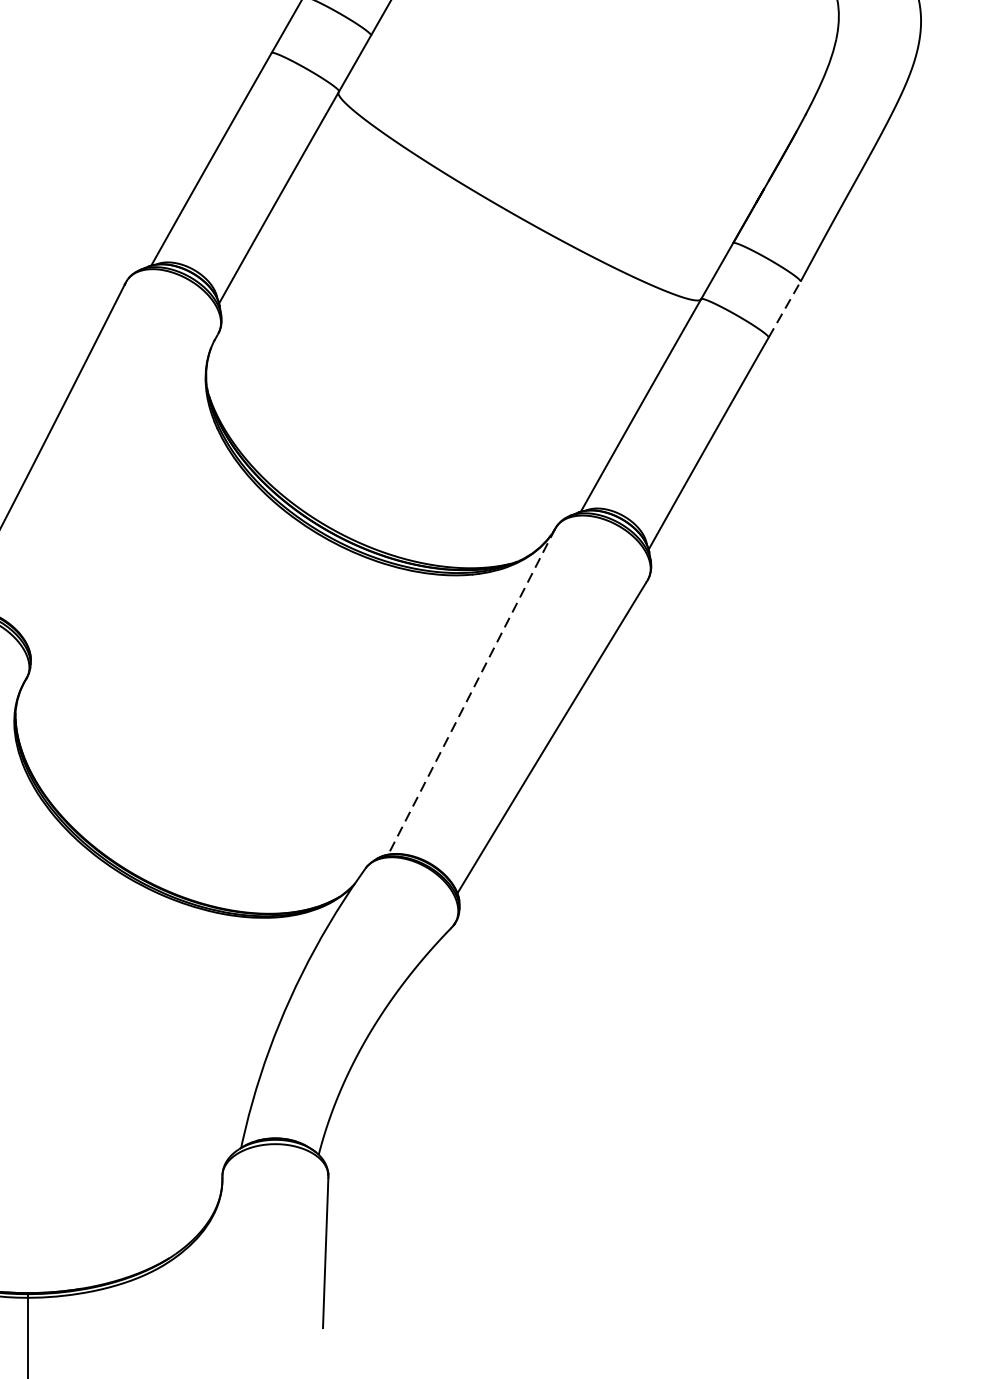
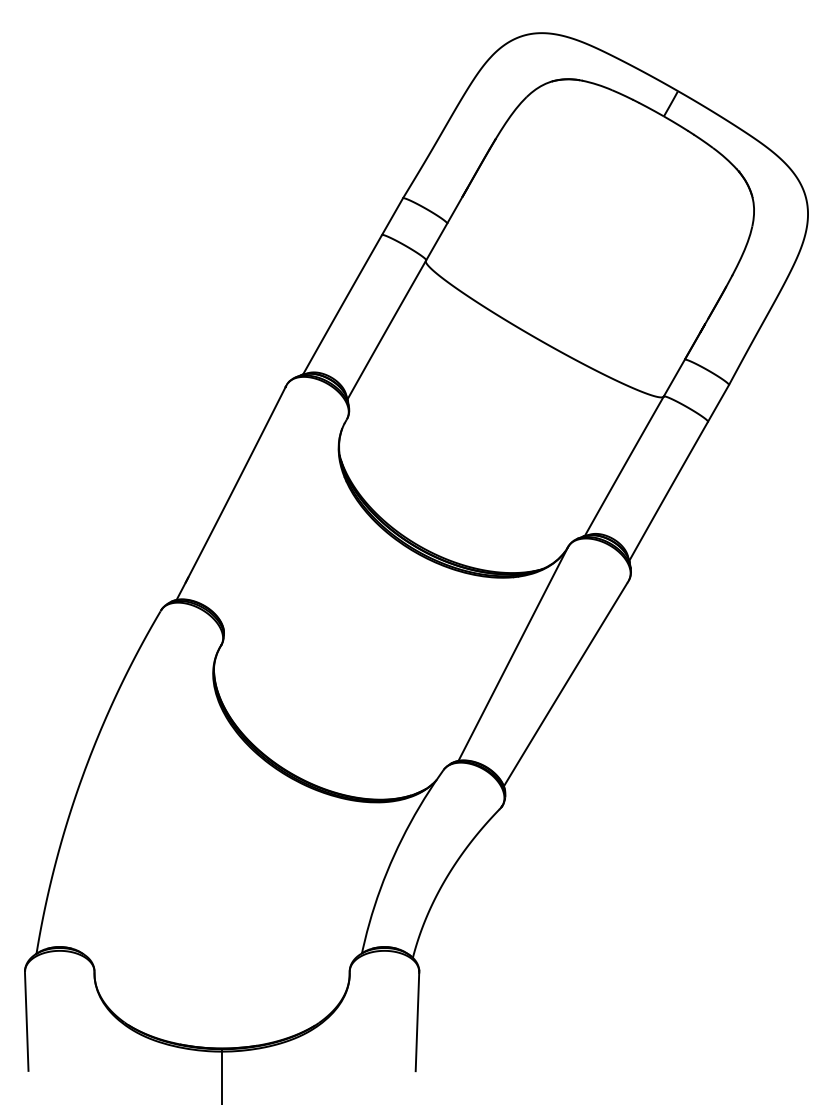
line: (784, 308) -> (718, 402), dashed -> solid
line: (472, 692) -> (513, 654), dashed -> solid

